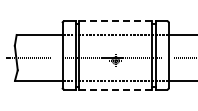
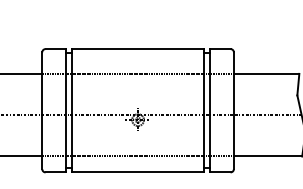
line: (115, 21) -> (137, 49), dashed -> solid
line: (115, 89) -> (137, 172), dashed -> solid

